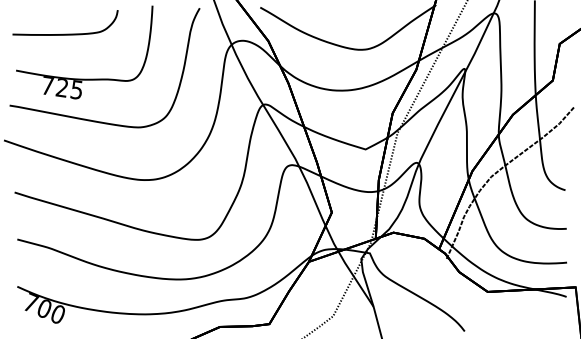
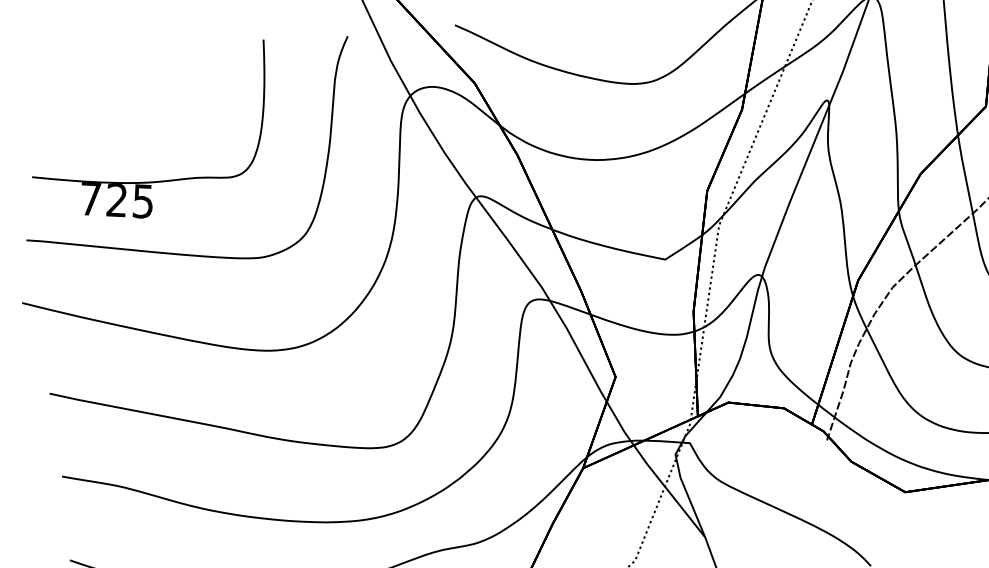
curve: (65, 33) -> (113, 103), removed

